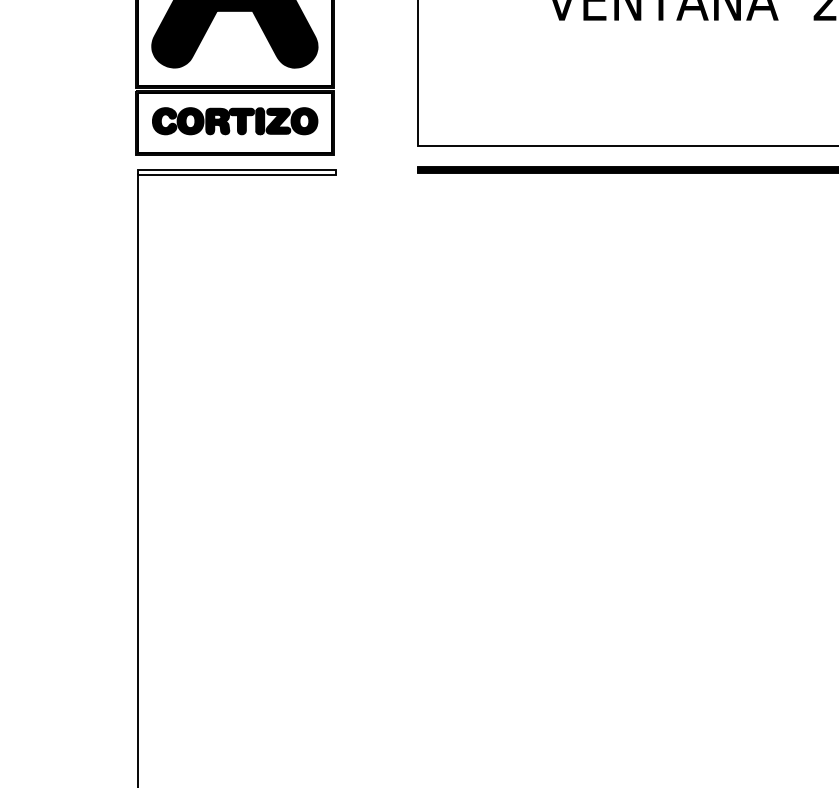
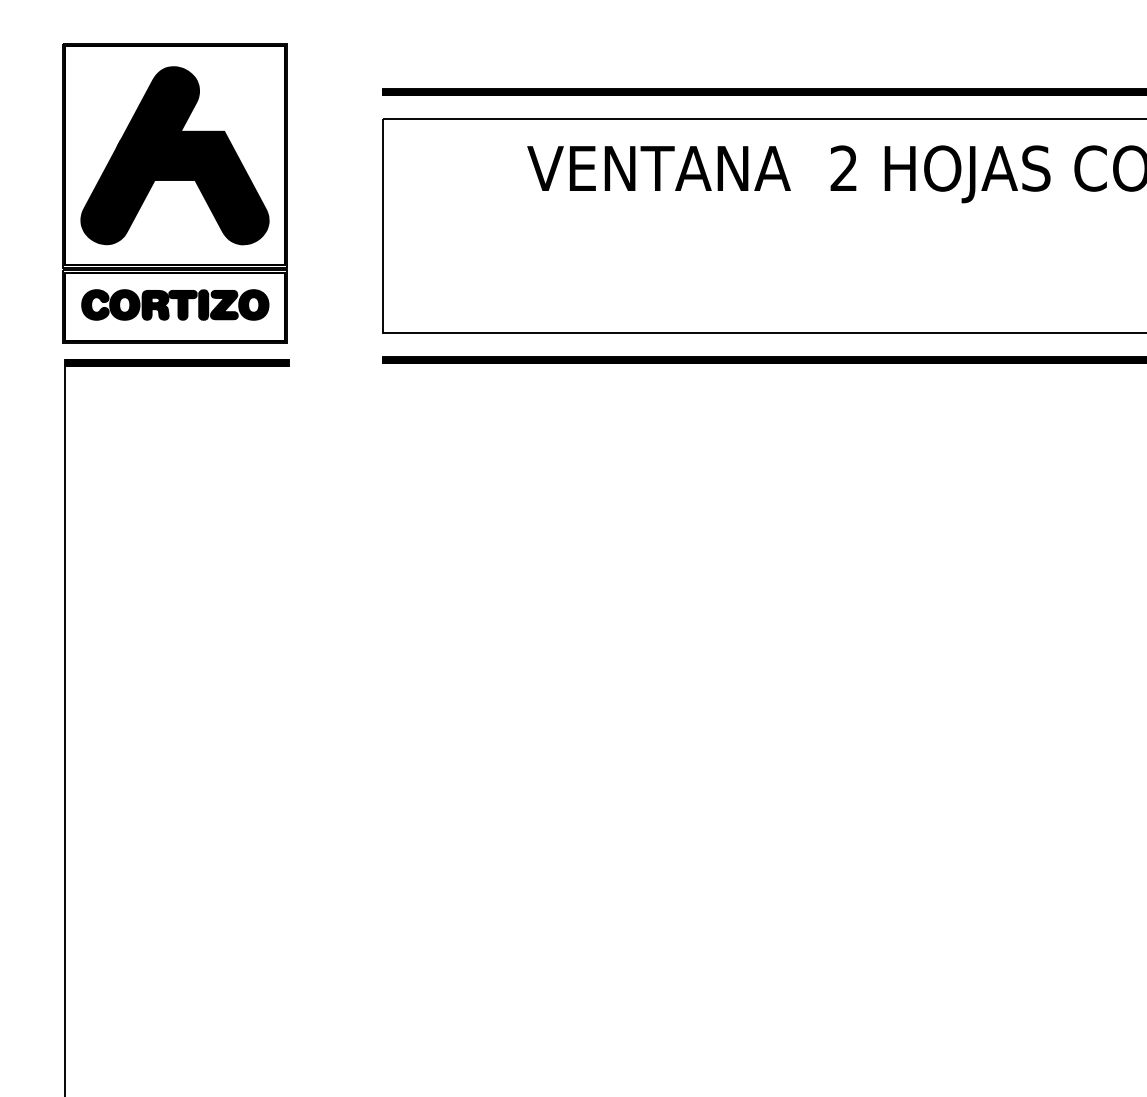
hatch: (237, 172) -> (177, 362), added

